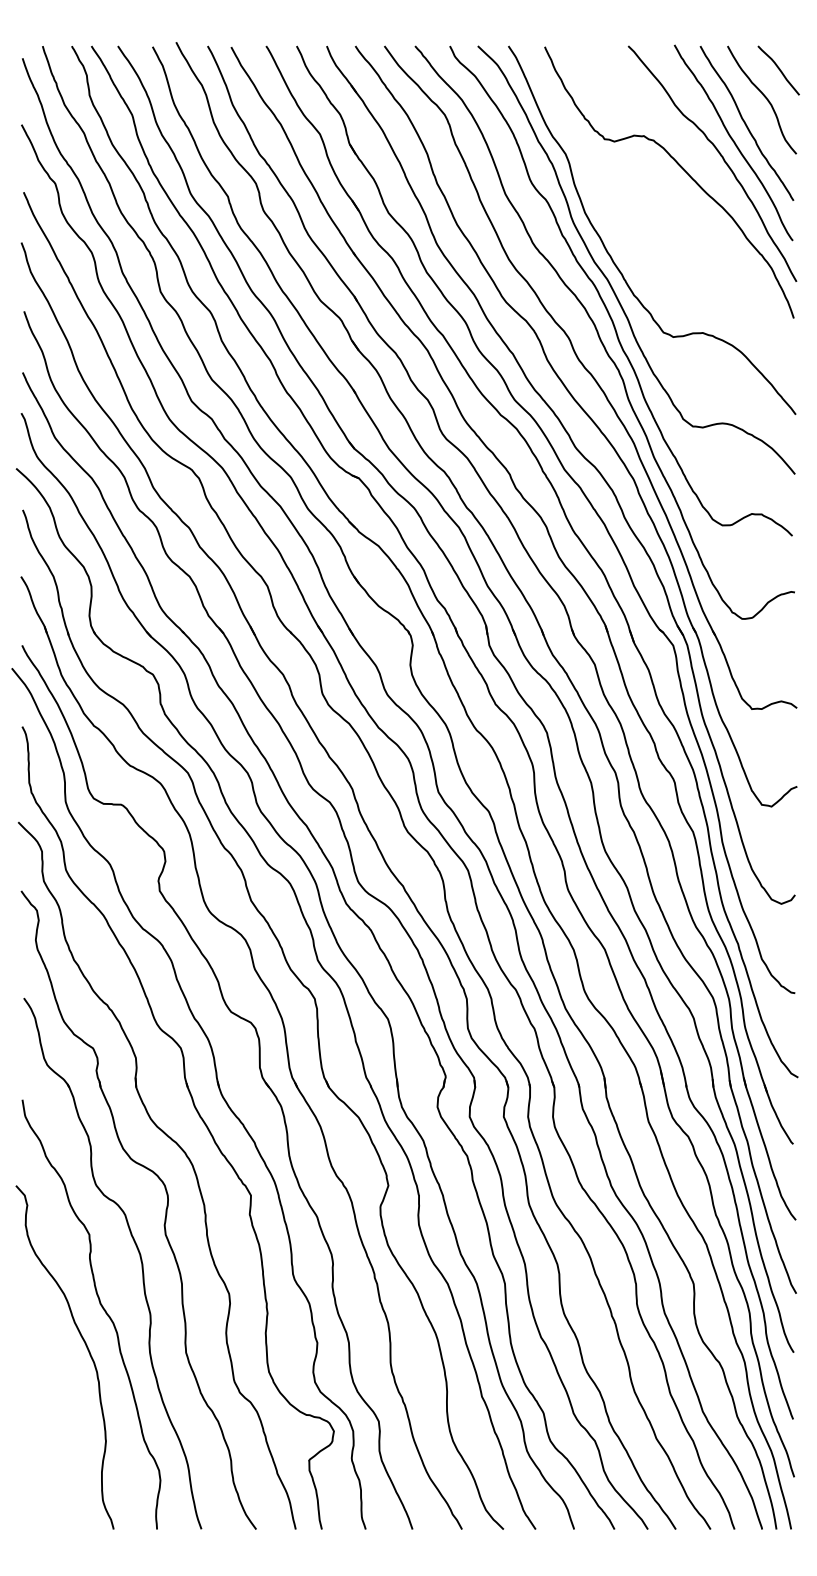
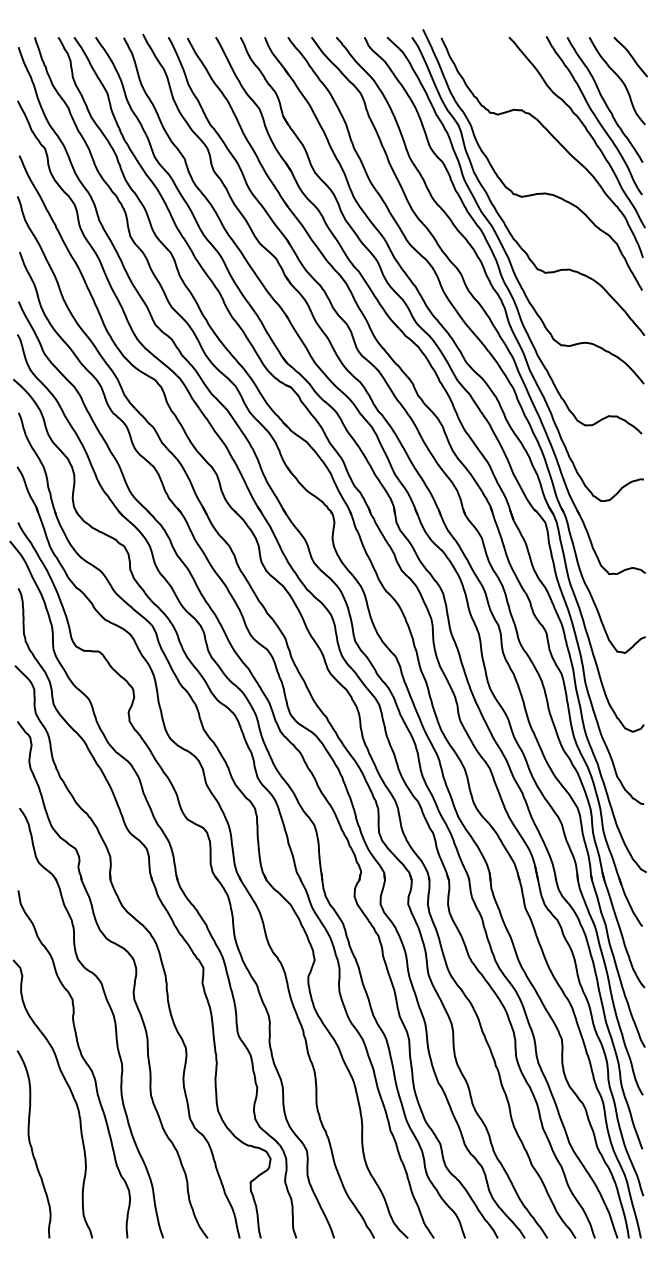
curve: (662, 238) -> (536, 193), added
curve: (38, 1413) -> (31, 1144), added

